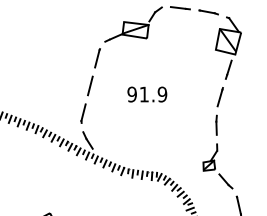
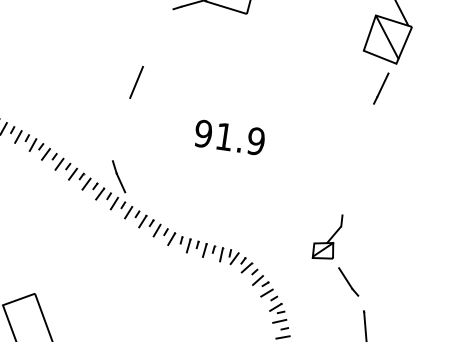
line: (97, 58) -> (155, 36), removed
text: (147, 94) -> (230, 137), moved
part: (219, 111) -> (354, 158), removed
line: (83, 113) -> (117, 128), removed

